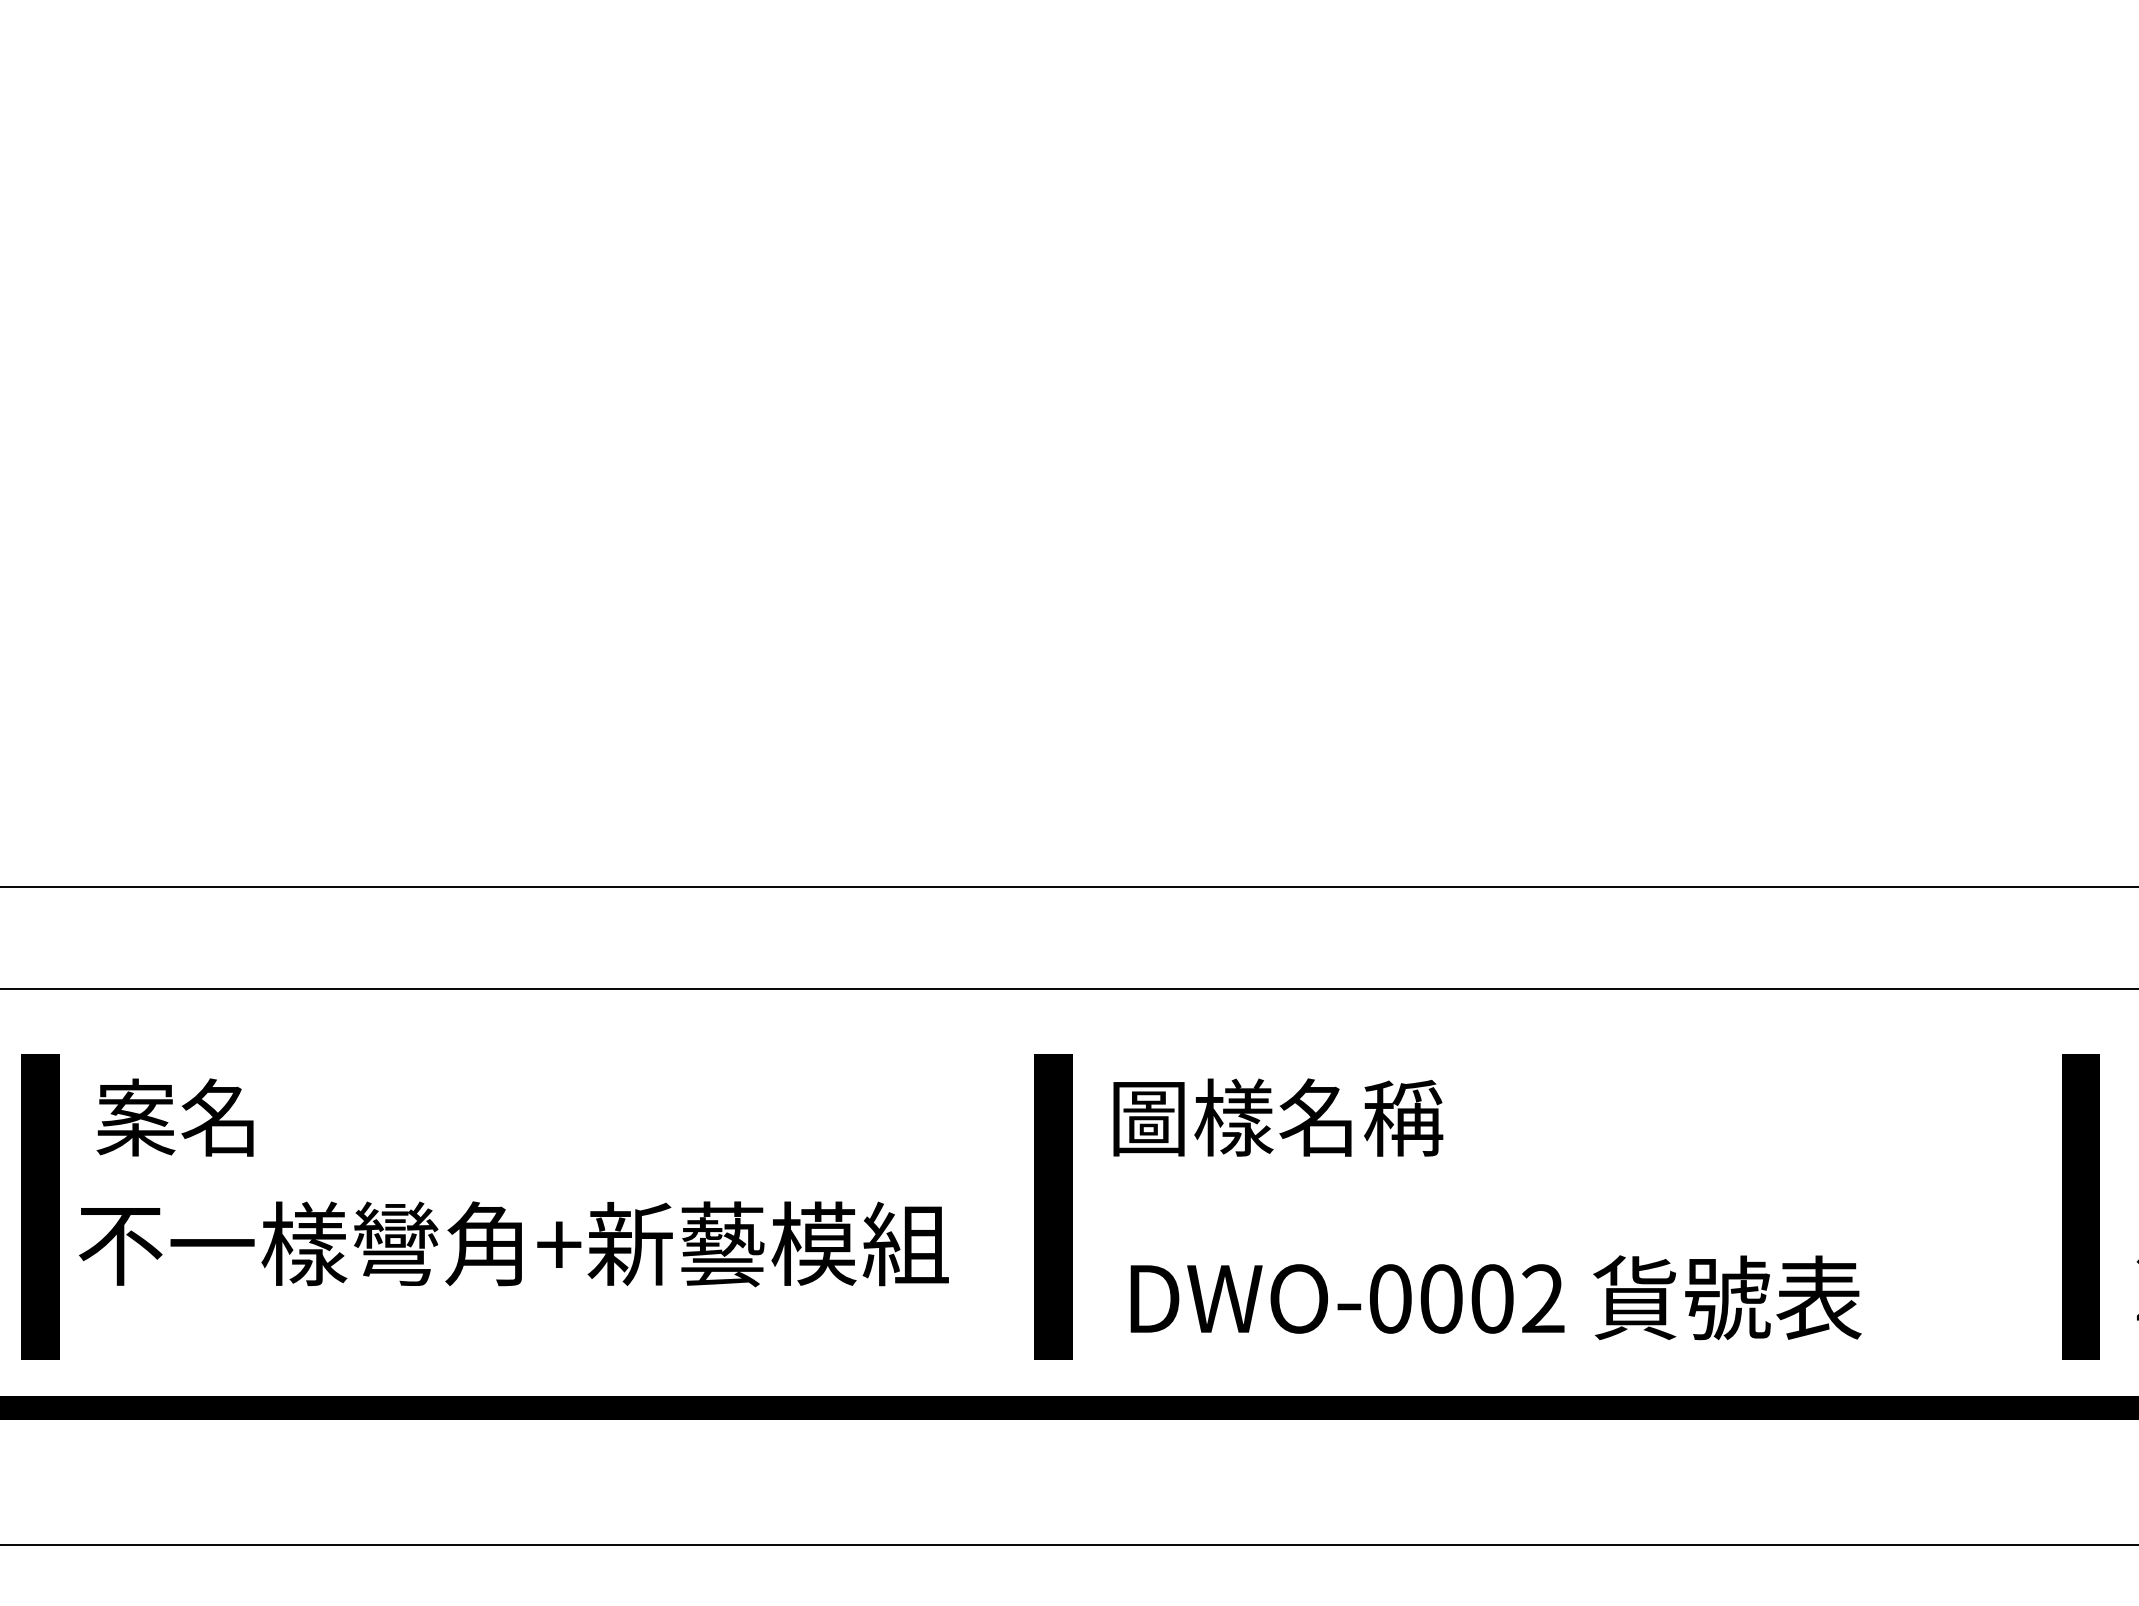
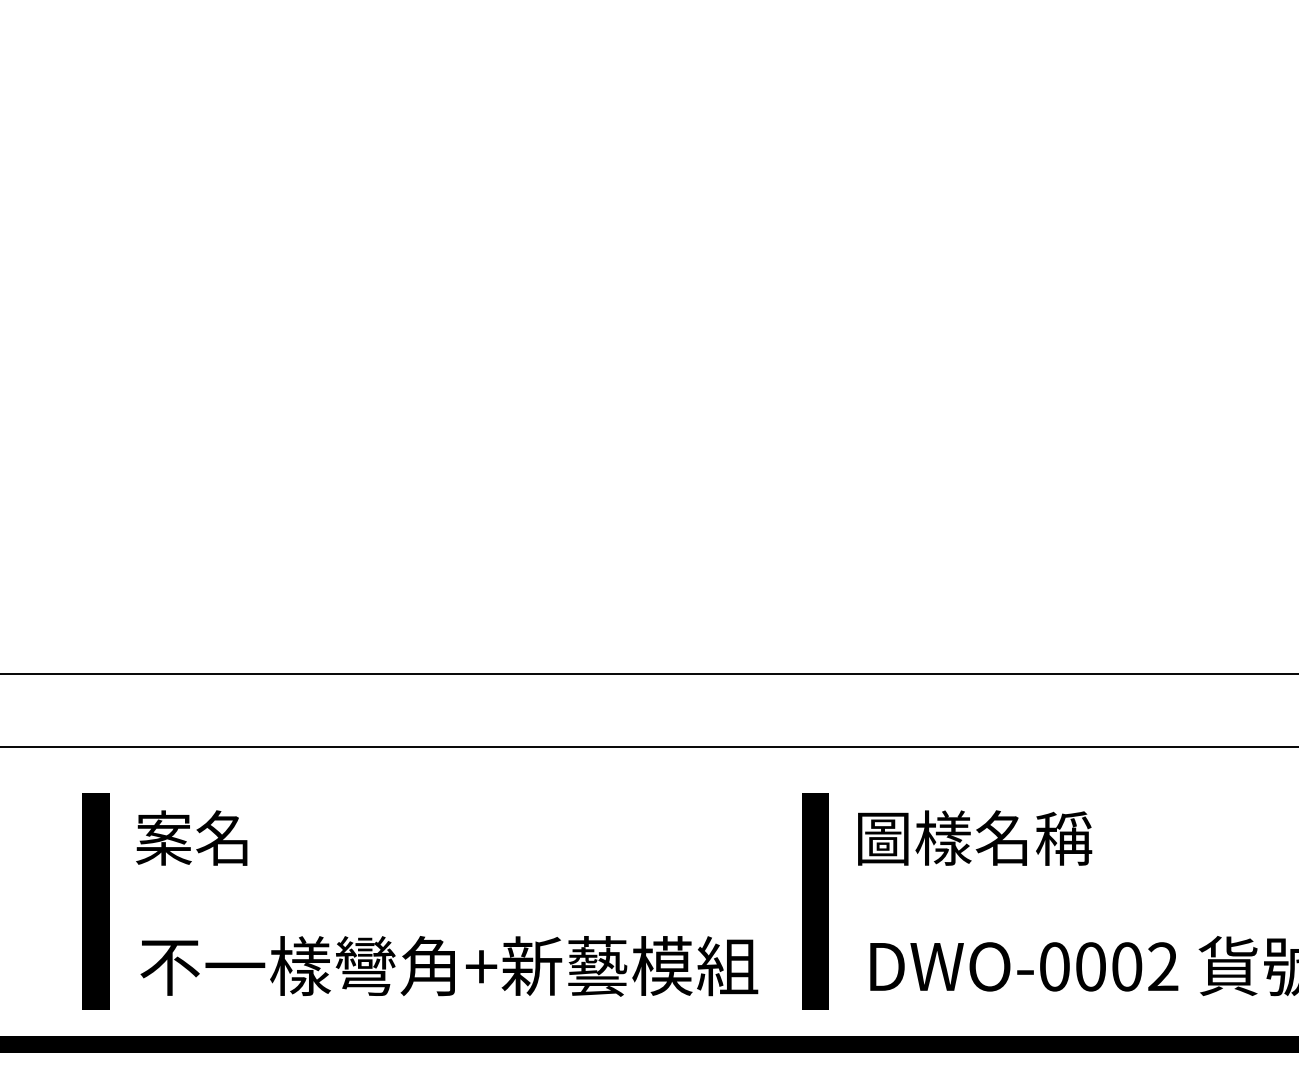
text: (513, 1244) -> (449, 966), moved

